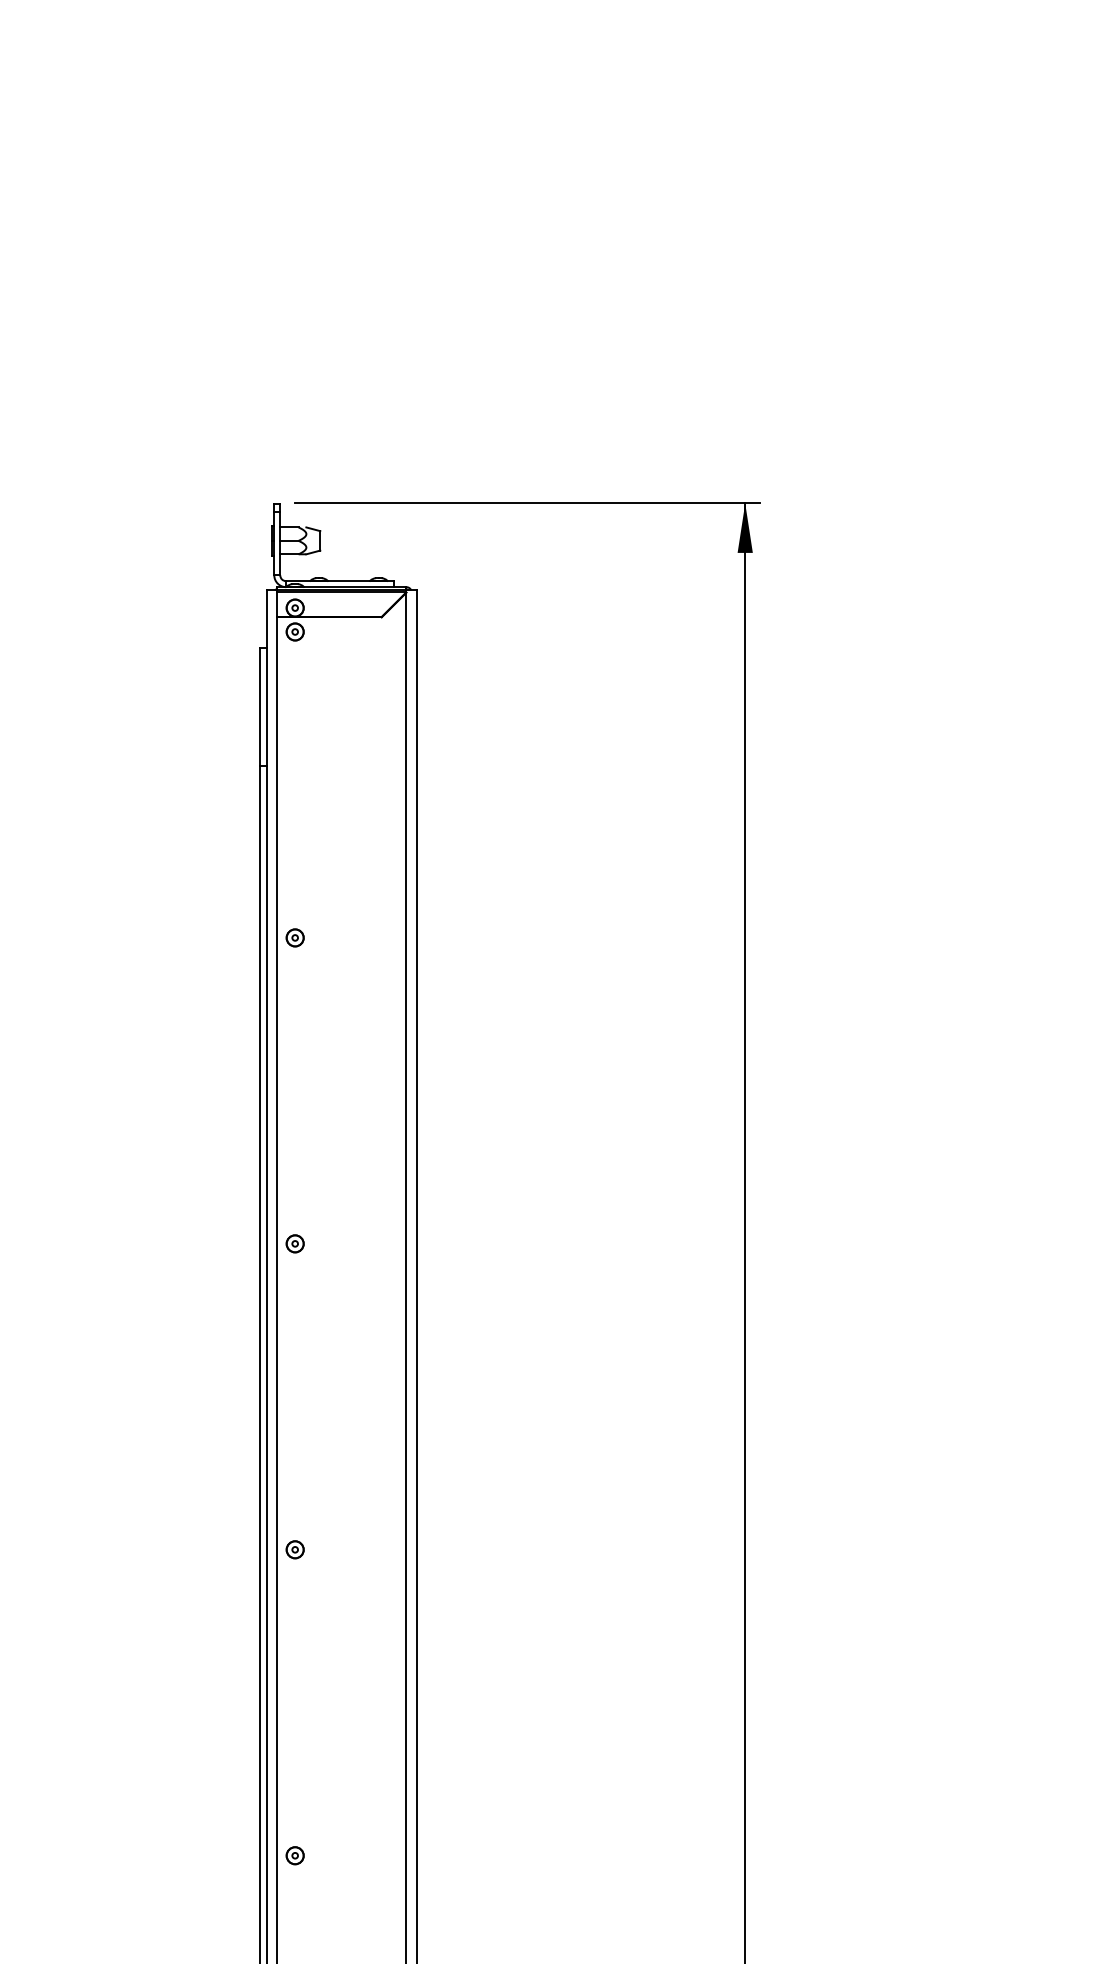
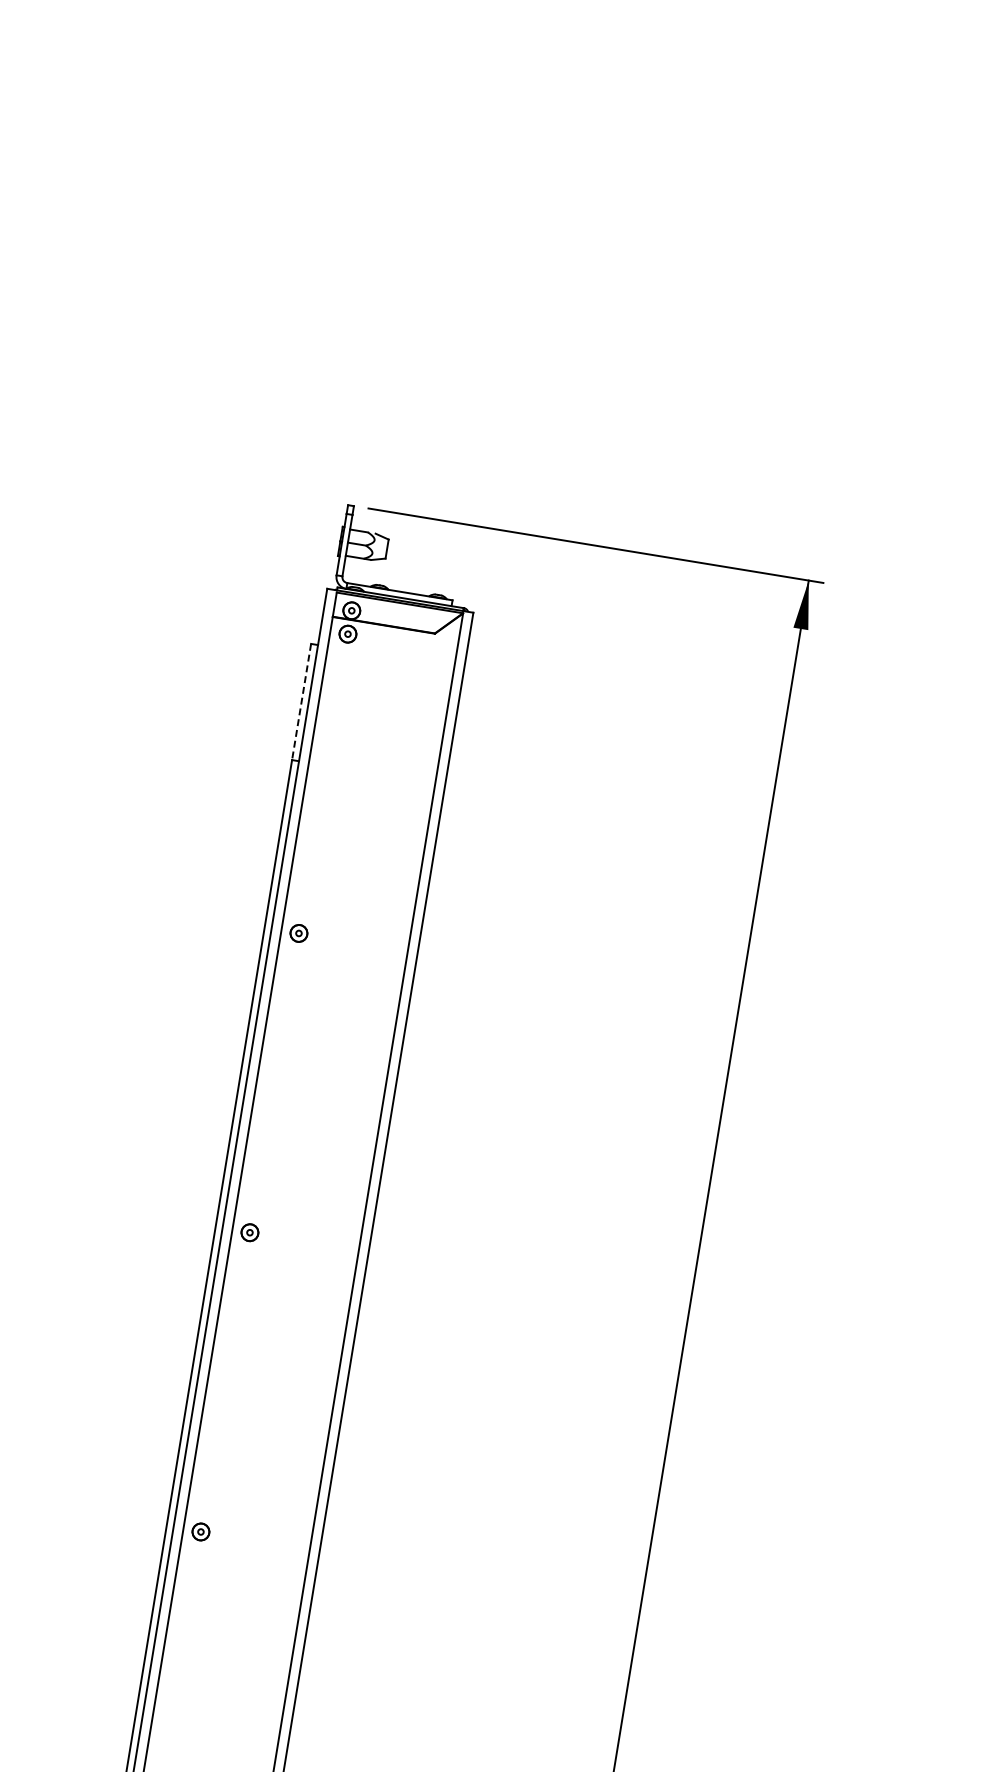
line: (260, 707) -> (301, 702), solid -> dashed

